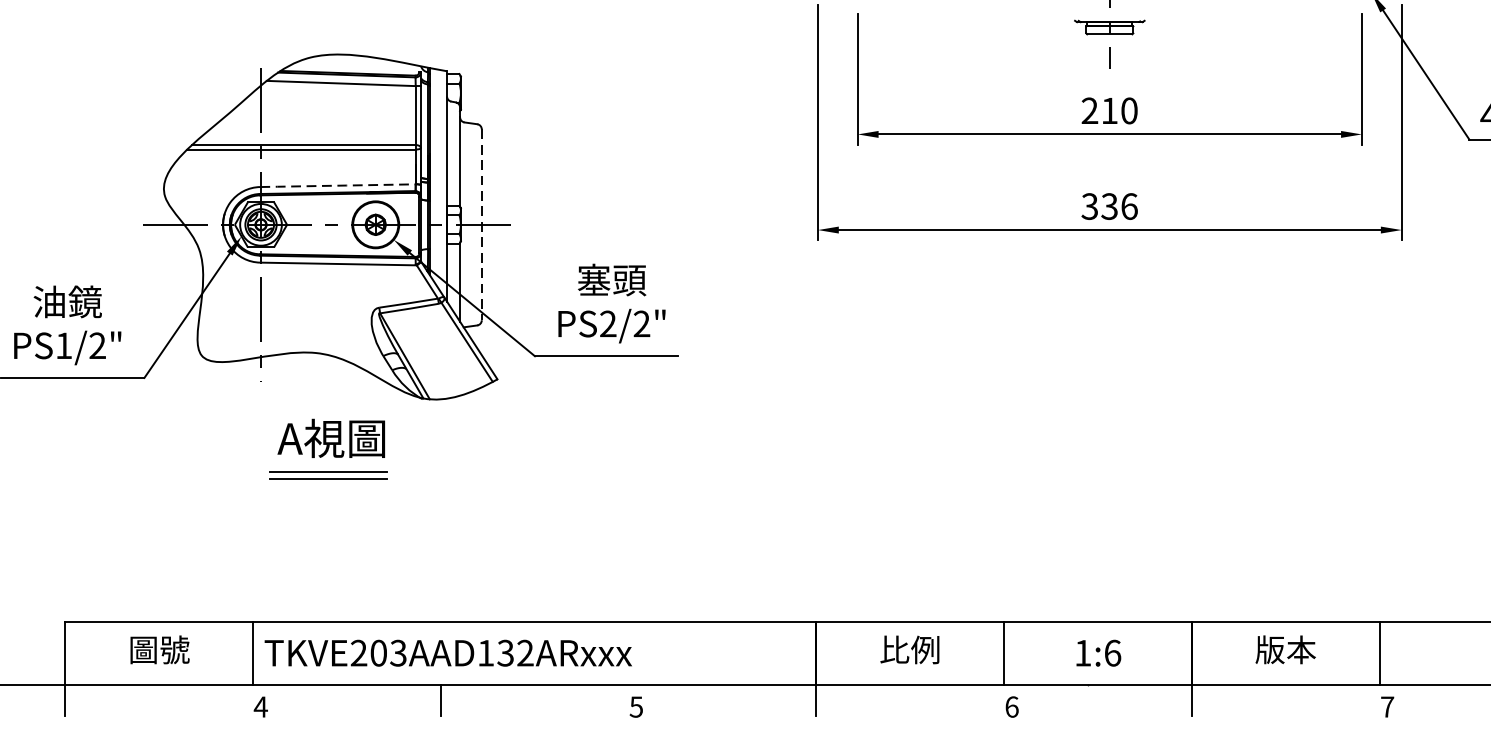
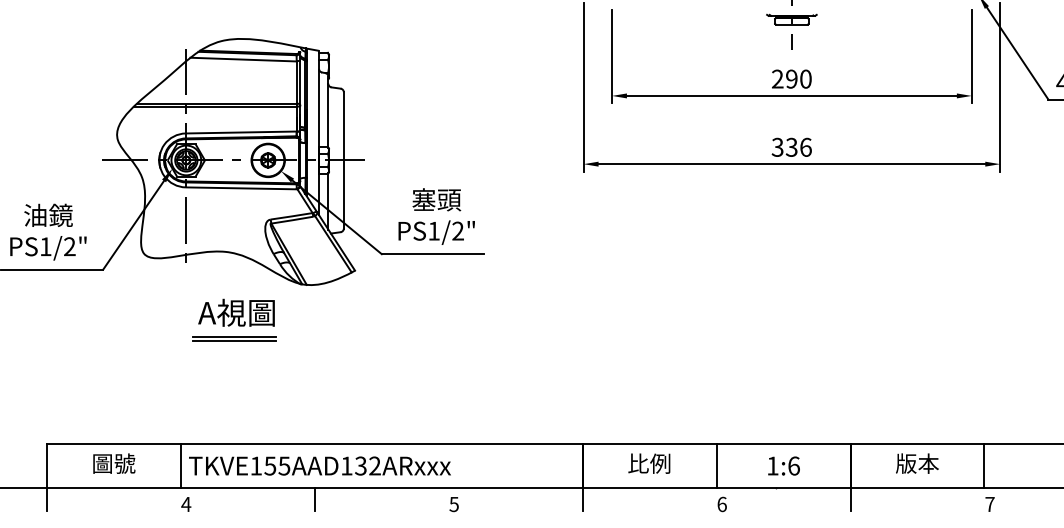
text: (1109, 109) -> (791, 78), 210 -> 290
line: (338, 185) -> (241, 132), dashed -> solid
line: (481, 224) -> (343, 160), dashed -> solid
text: (607, 323) -> (433, 230), PS2/2" -> PS1/2"
text: (378, 652) -> (270, 465), TKVE203AAD132ARxxx -> TKVE155AAD132ARxxx

